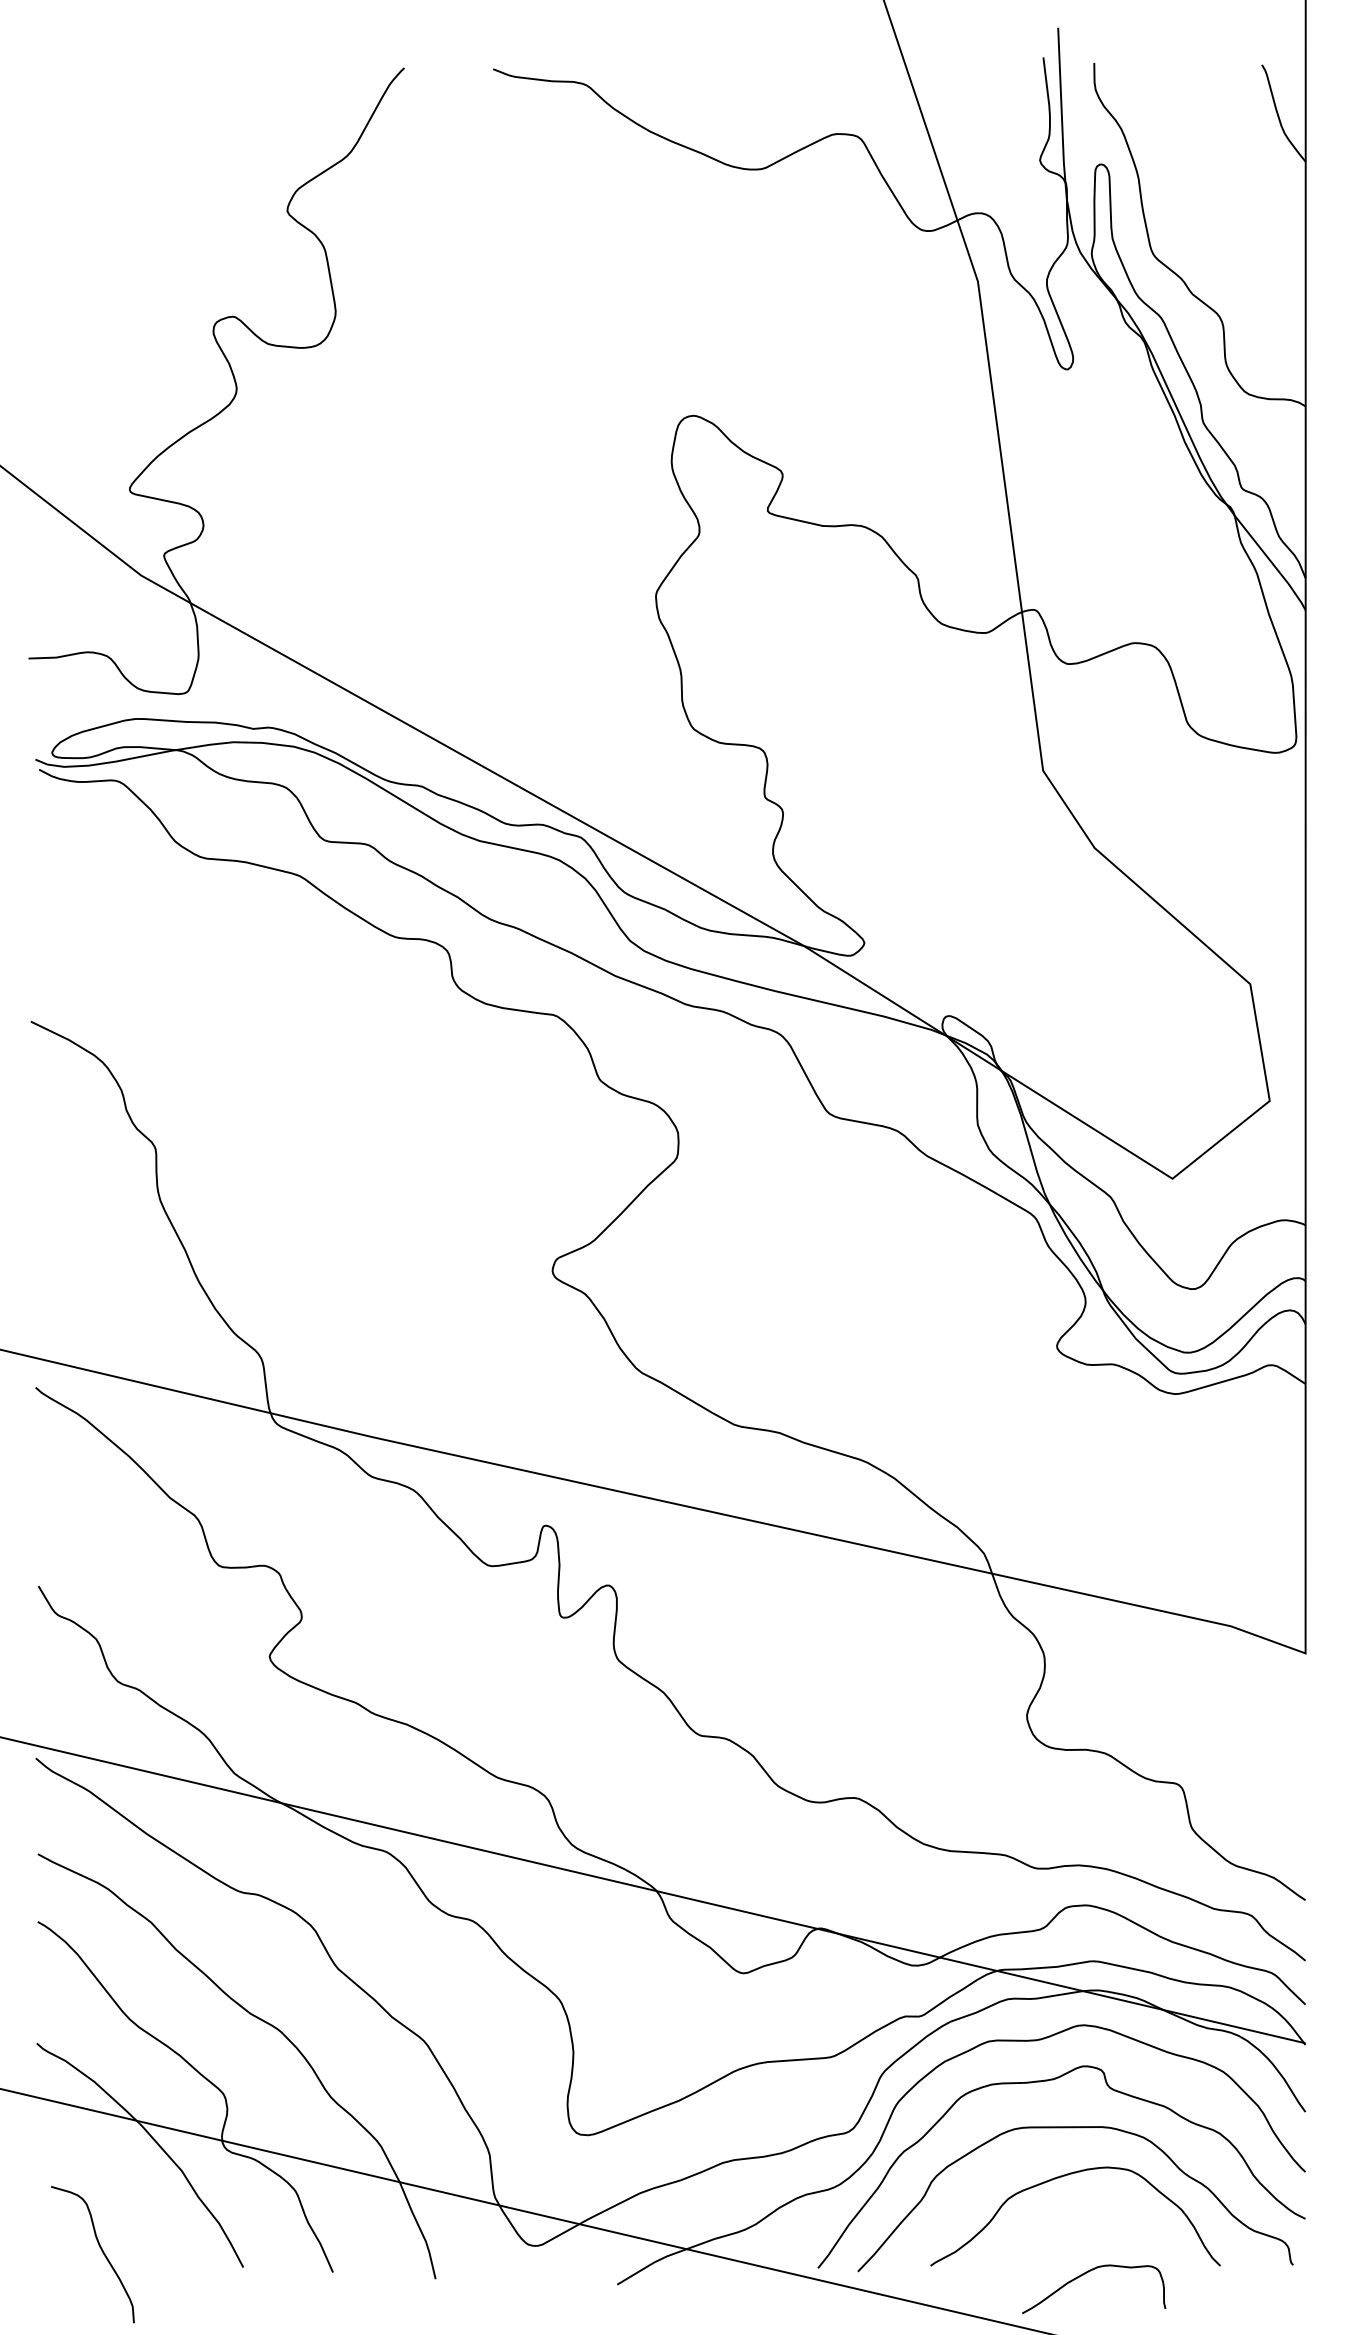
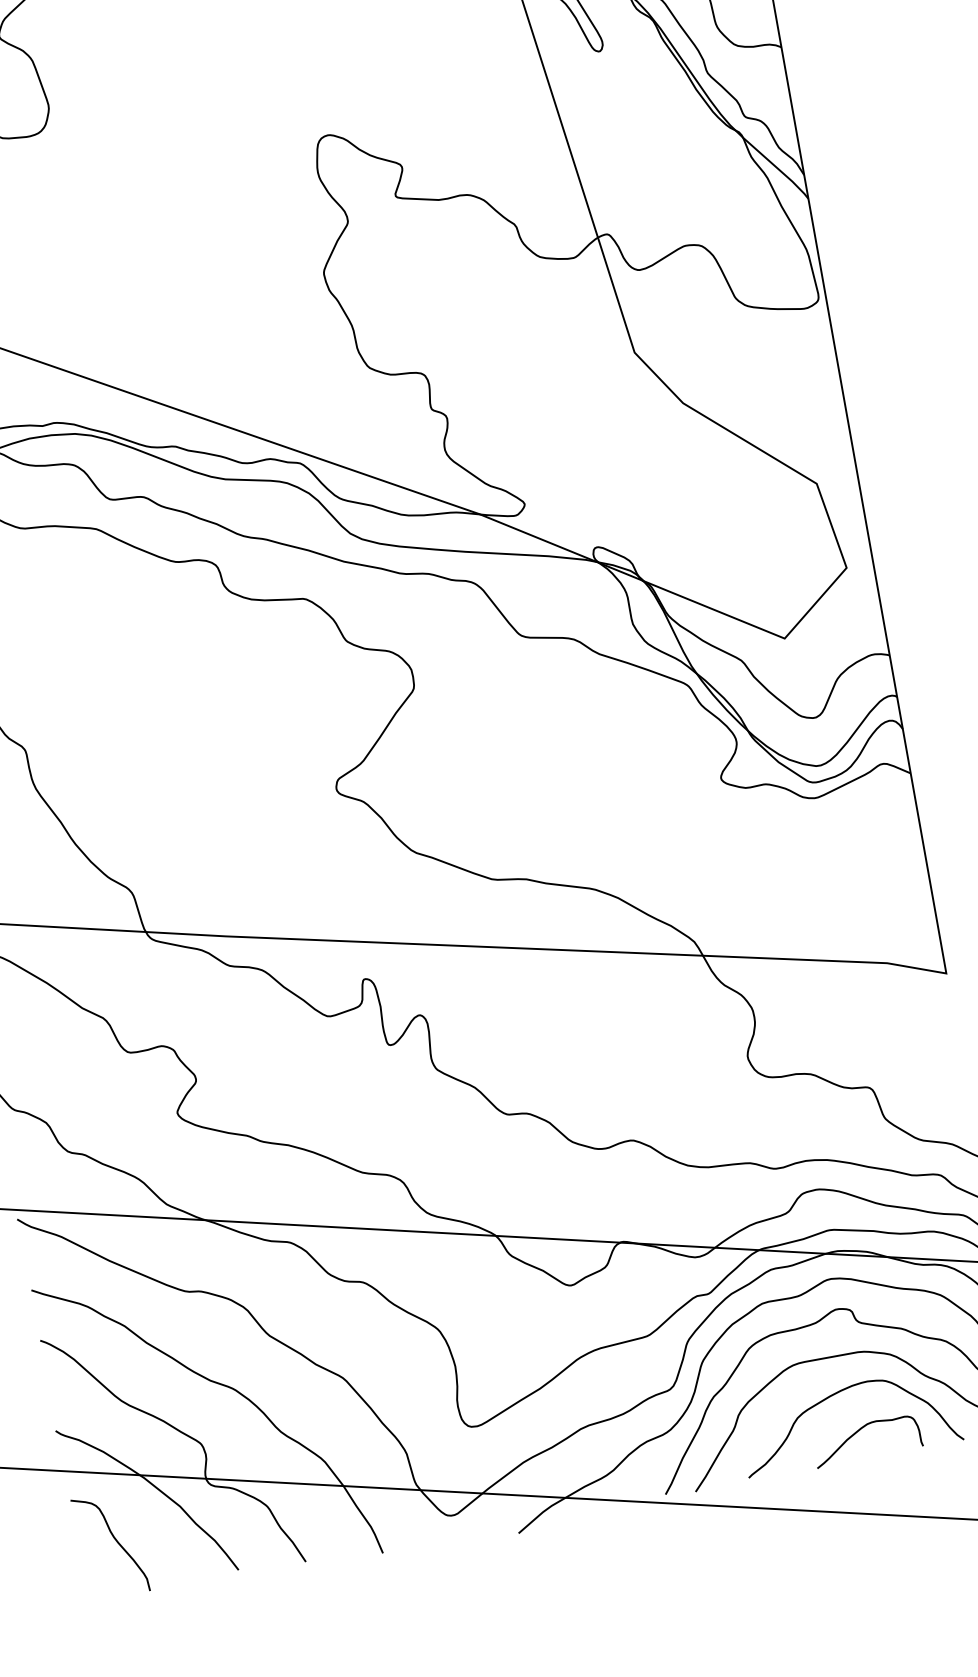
curve: (100, 2249) -> (115, 1540), moved
curve: (1085, 2274) -> (859, 1431), moved

